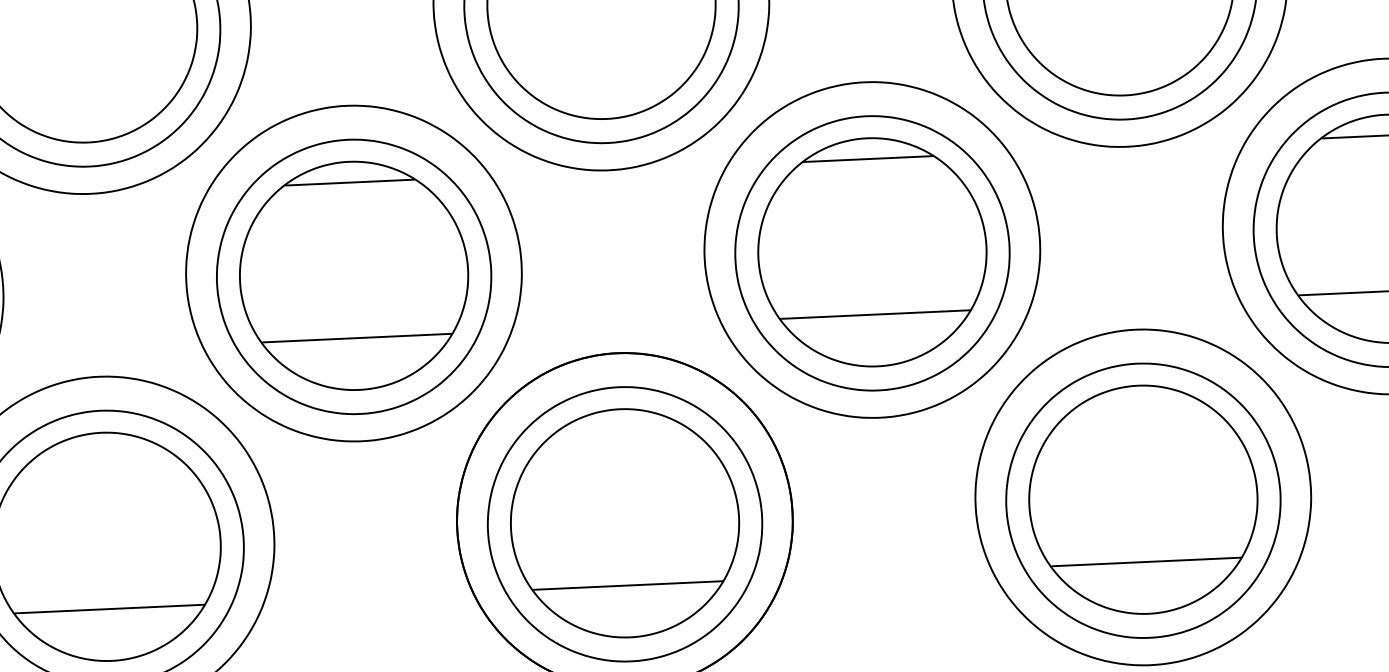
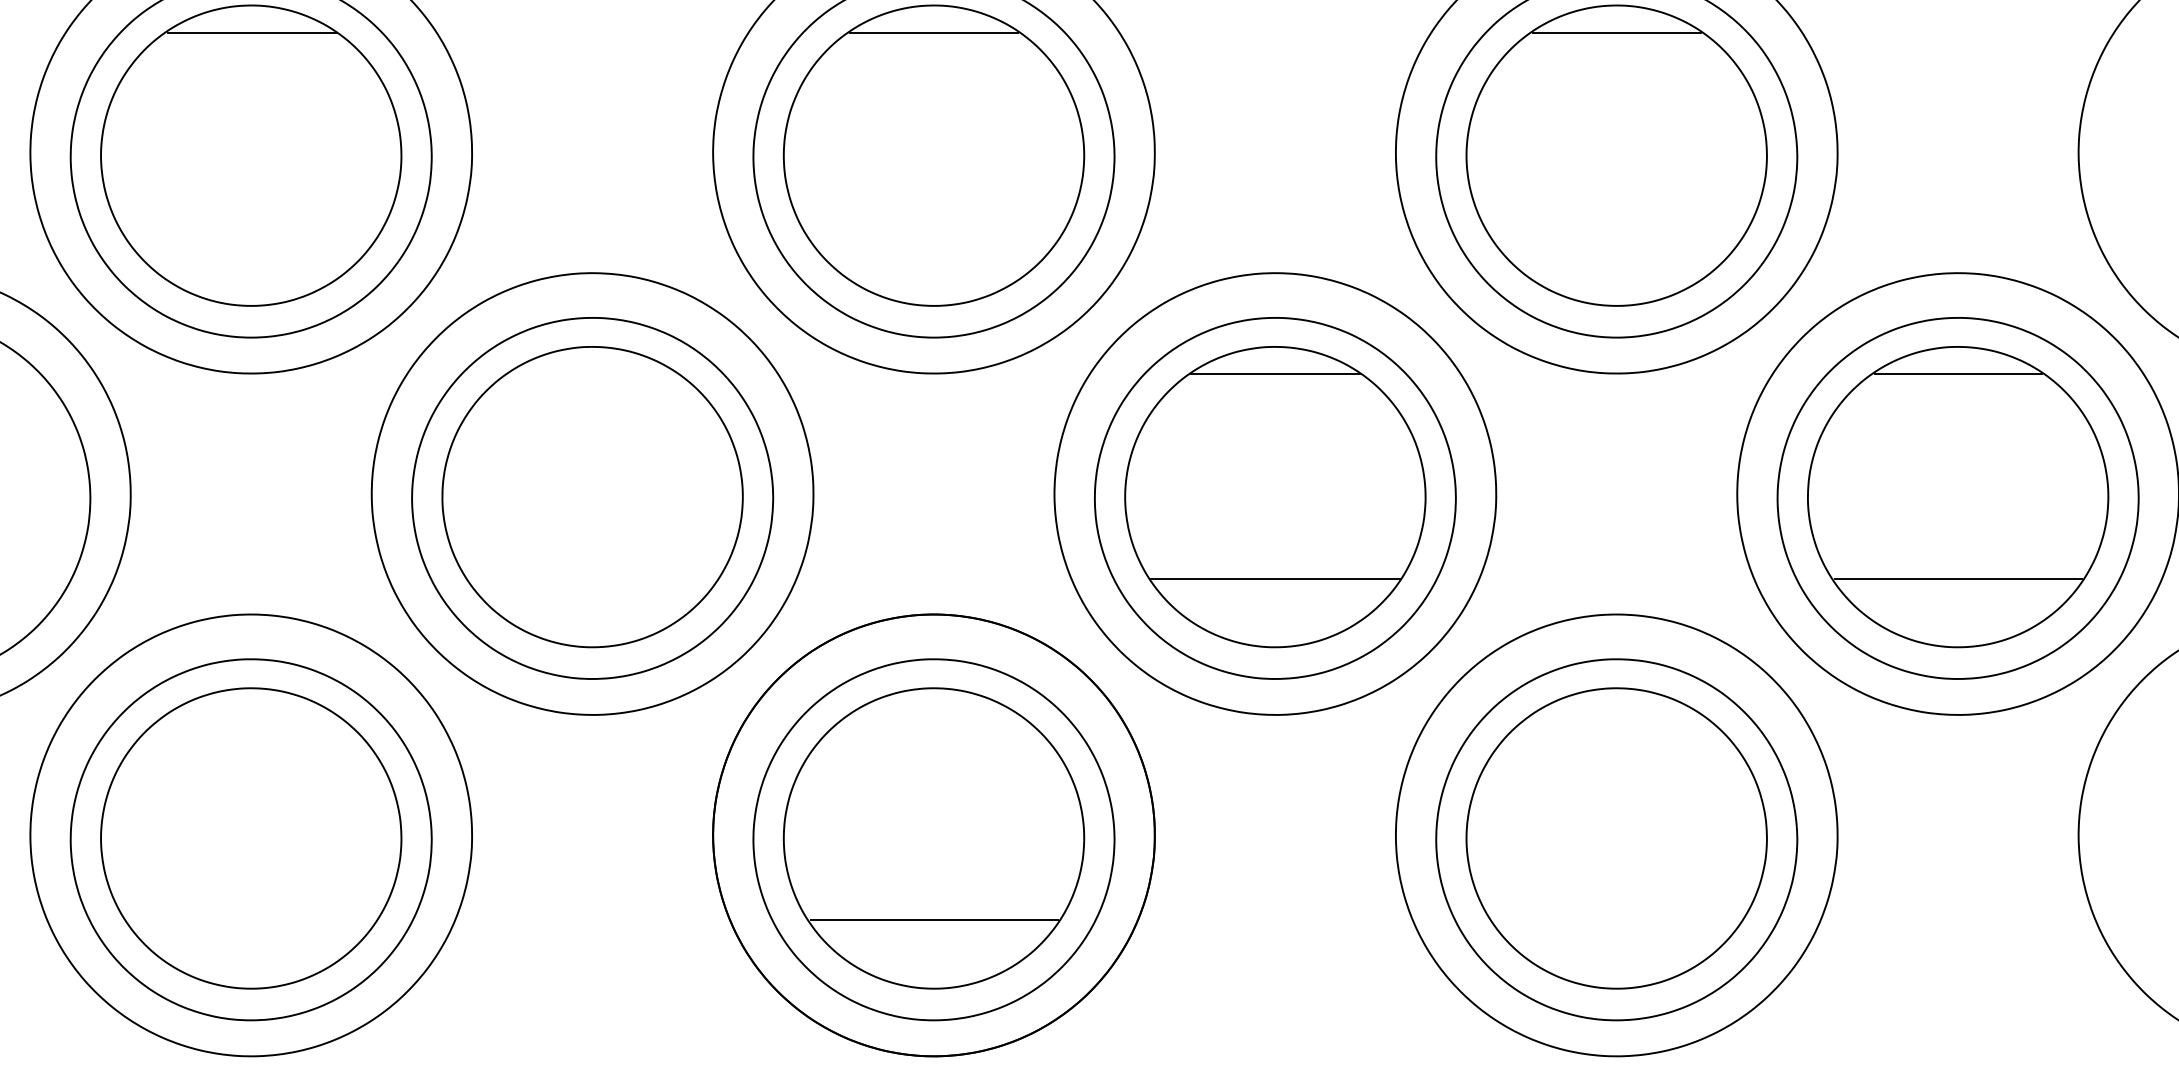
line: (349, 182) -> (592, 374), removed
line: (356, 338) -> (592, 579), removed
line: (1146, 562) -> (1616, 920), removed
line: (109, 609) -> (251, 920), removed

